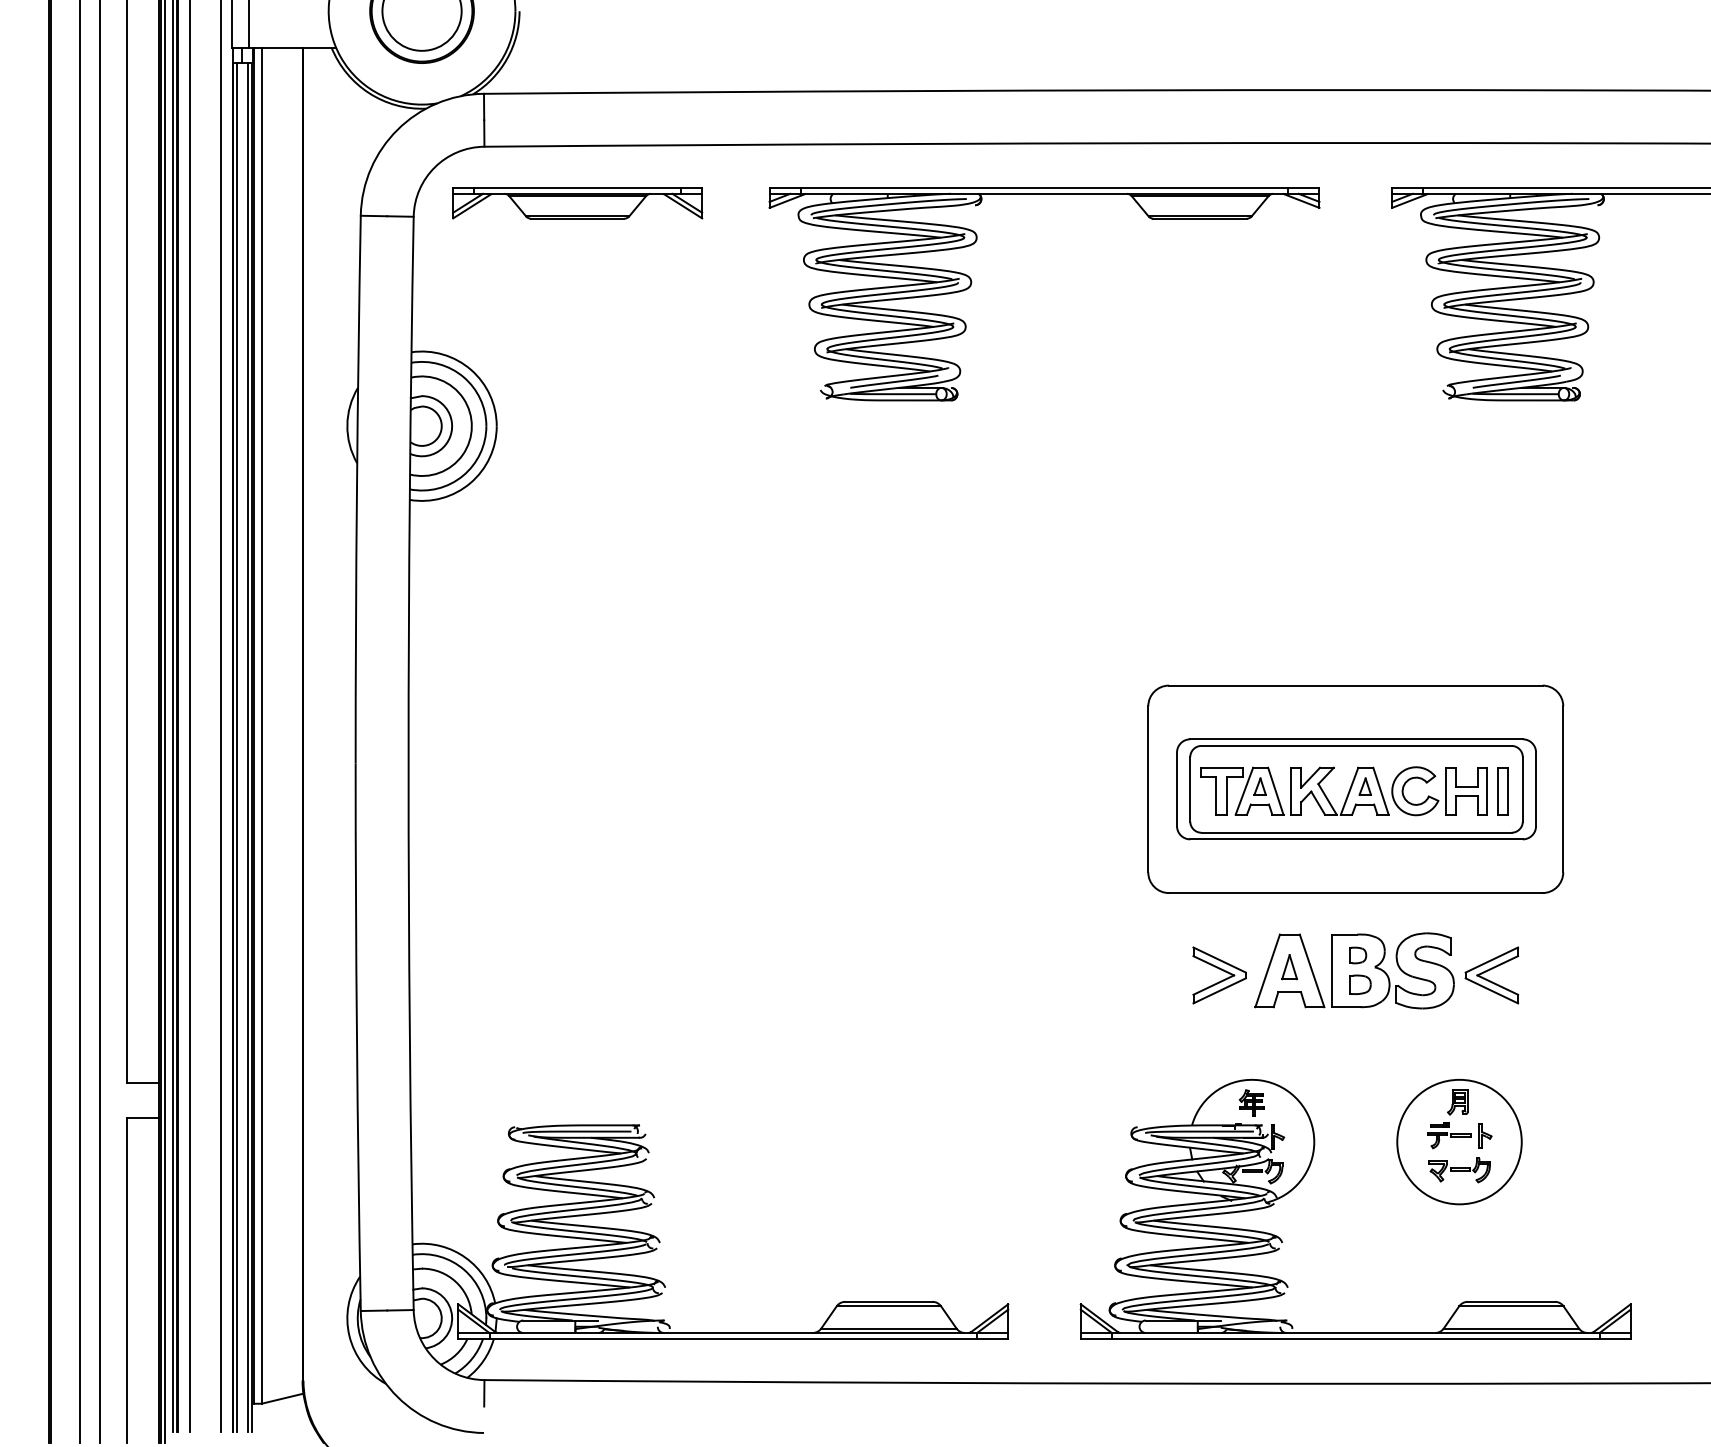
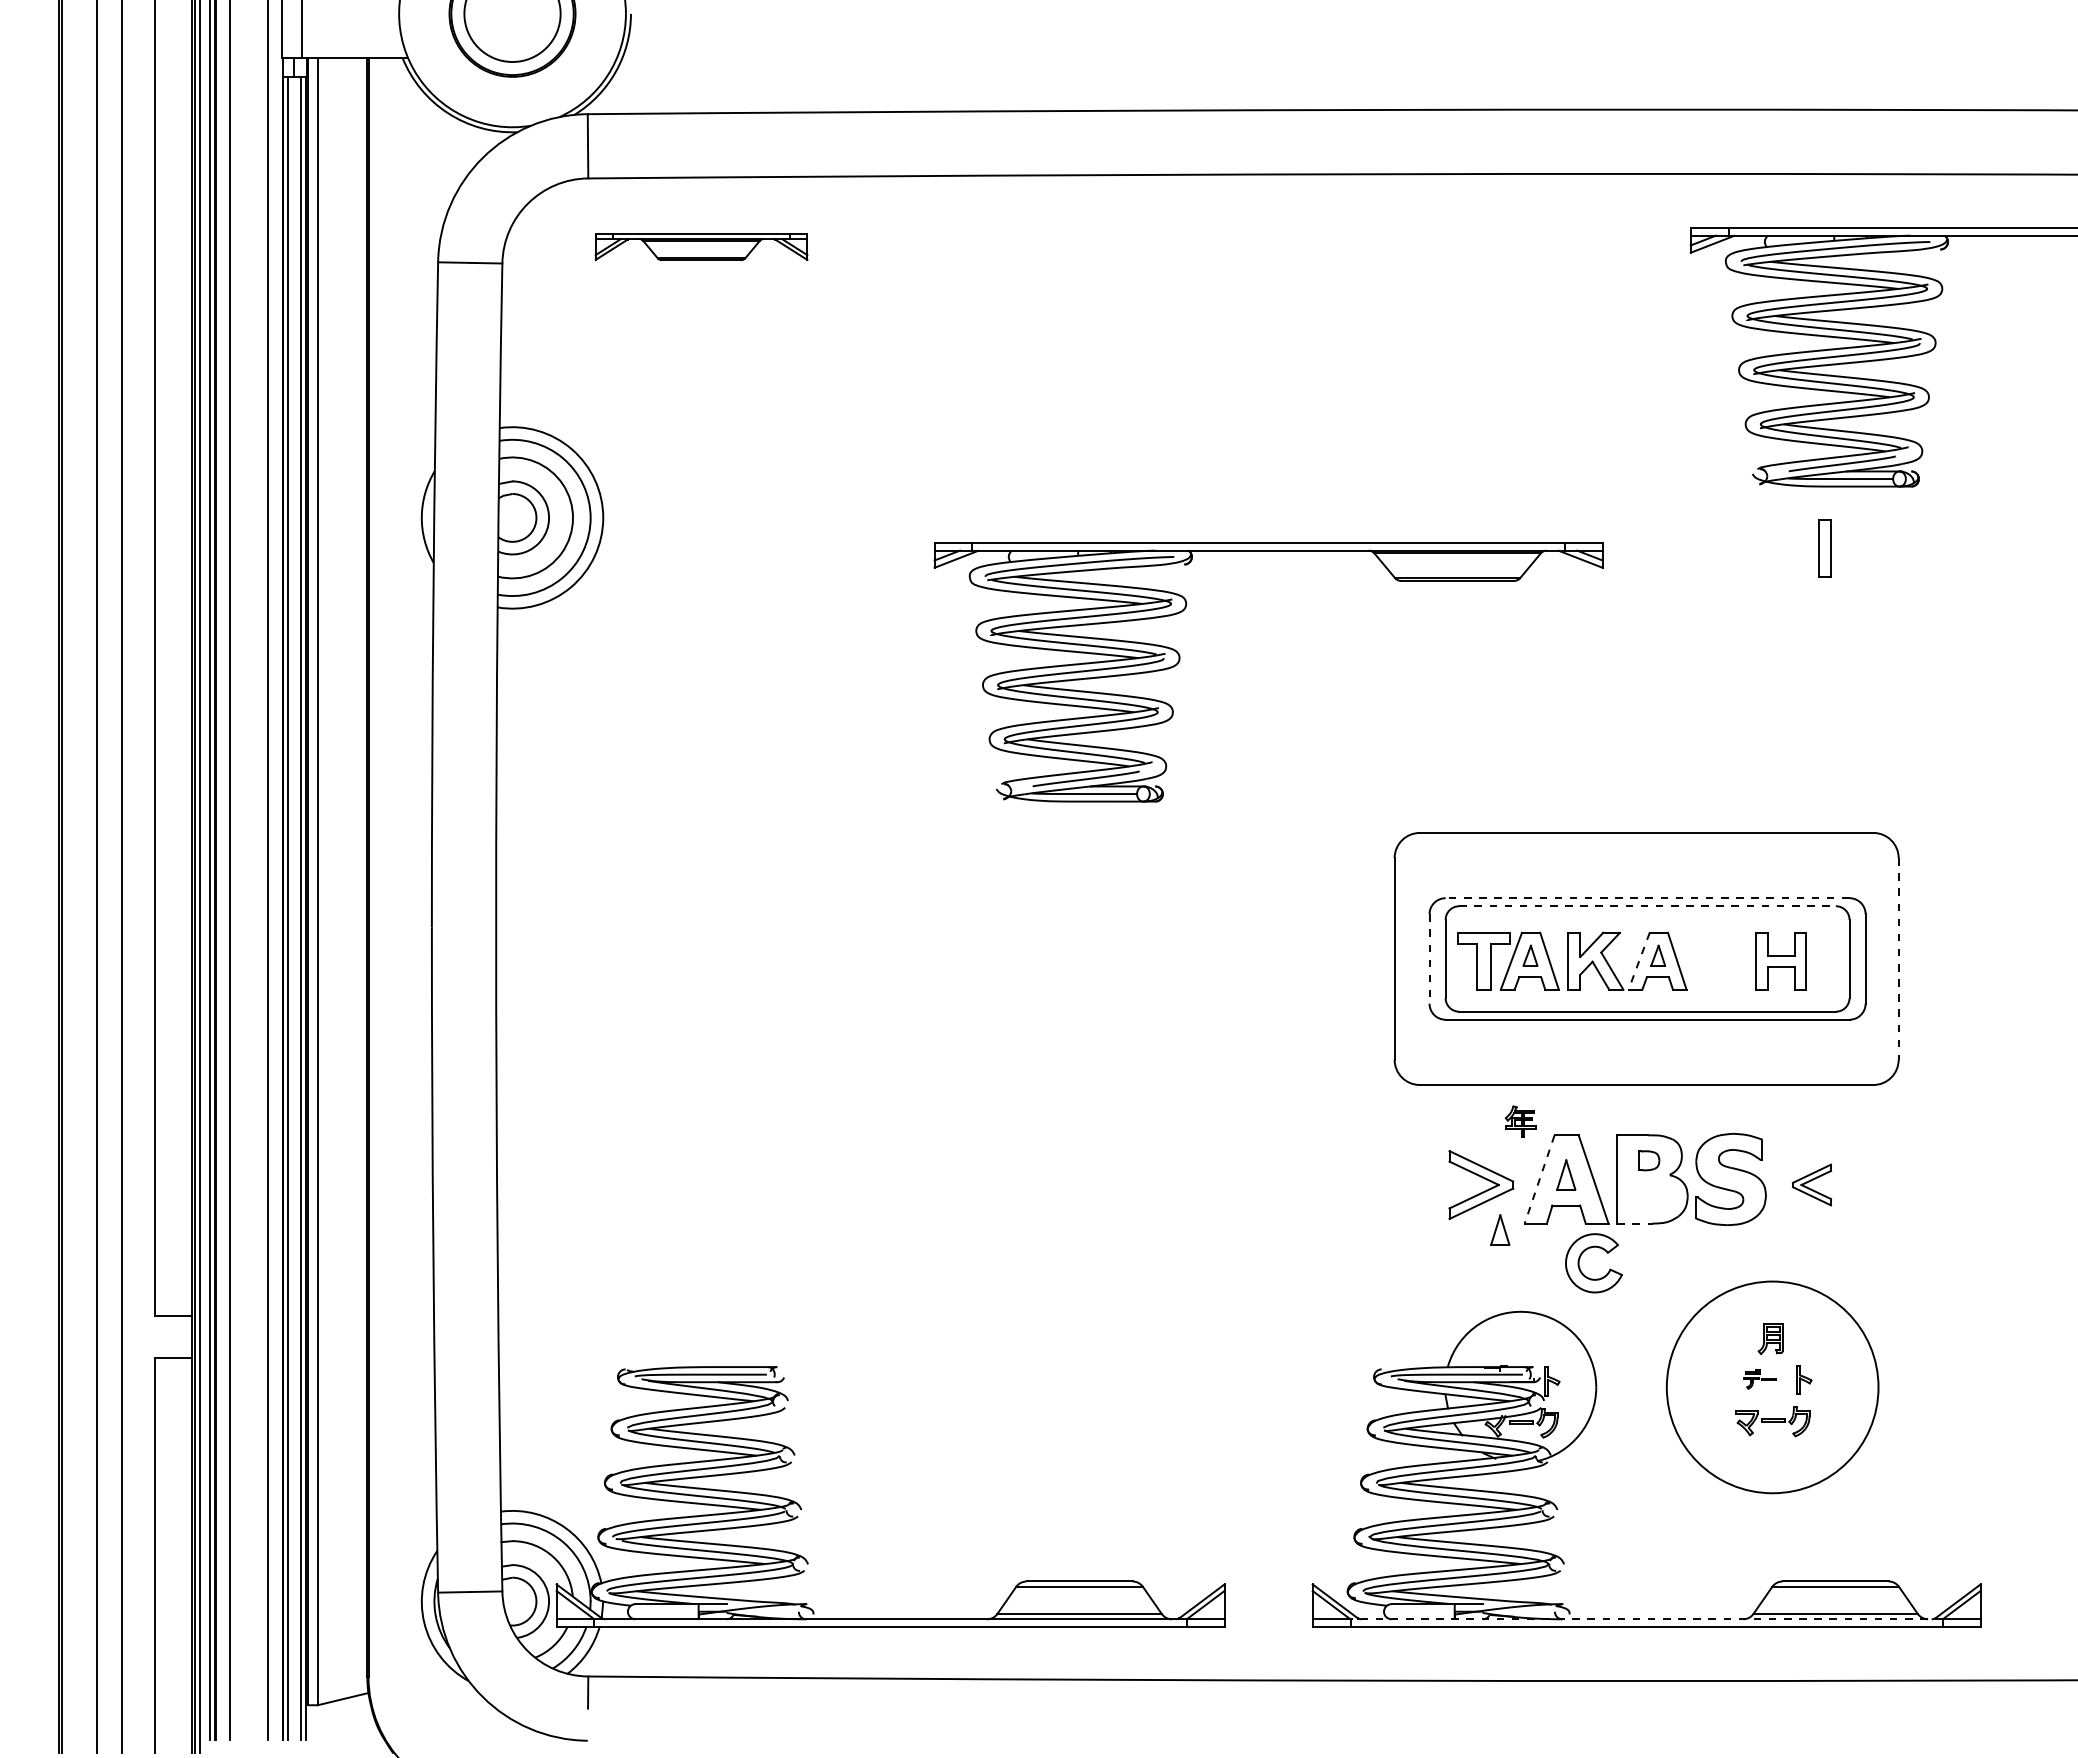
part: (577, 202) -> (701, 246), size x0.7
part: (971, 284) -> (1180, 660), moved
line: (1356, 739) -> (1647, 898), solid -> dashed
line: (1357, 746) -> (1648, 906), solid -> dashed
line: (1176, 788) -> (1429, 958), solid -> dashed
line: (1563, 788) -> (1898, 958), solid -> dashed
line: (1349, 791) -> (1638, 961), solid -> dashed
part: (1502, 791) -> (1824, 548), moved
part: (1404, 794) -> (1580, 1267), moved
line: (1267, 970) -> (1539, 1179), solid -> dashed
part: (1491, 975) -> (1811, 1184), size x0.6
part: (1359, 984) -> (1651, 1196), removed
line: (1345, 1007) -> (1634, 1223), solid -> dashed
part: (1235, 1012) -> (1500, 1229), added
part: (1251, 1102) -> (1520, 1121), moved
part: (1448, 1135) -> (1759, 1379), size x0.6
circle: (1459, 1142) -> (1772, 1387), size x1.4
line: (1355, 1333) -> (1646, 1619), solid -> dashed

